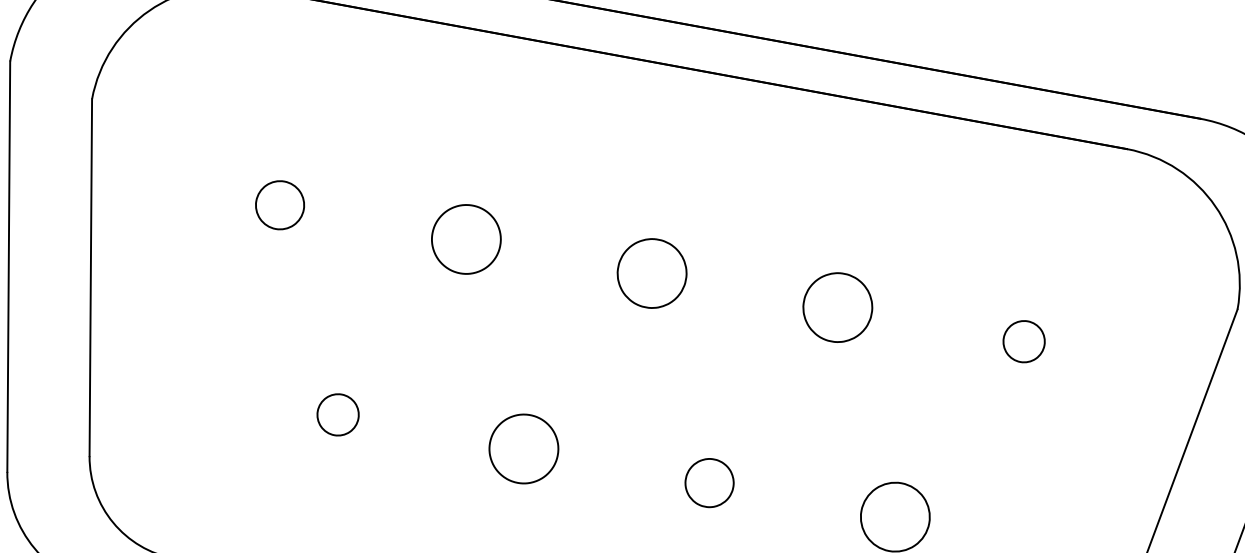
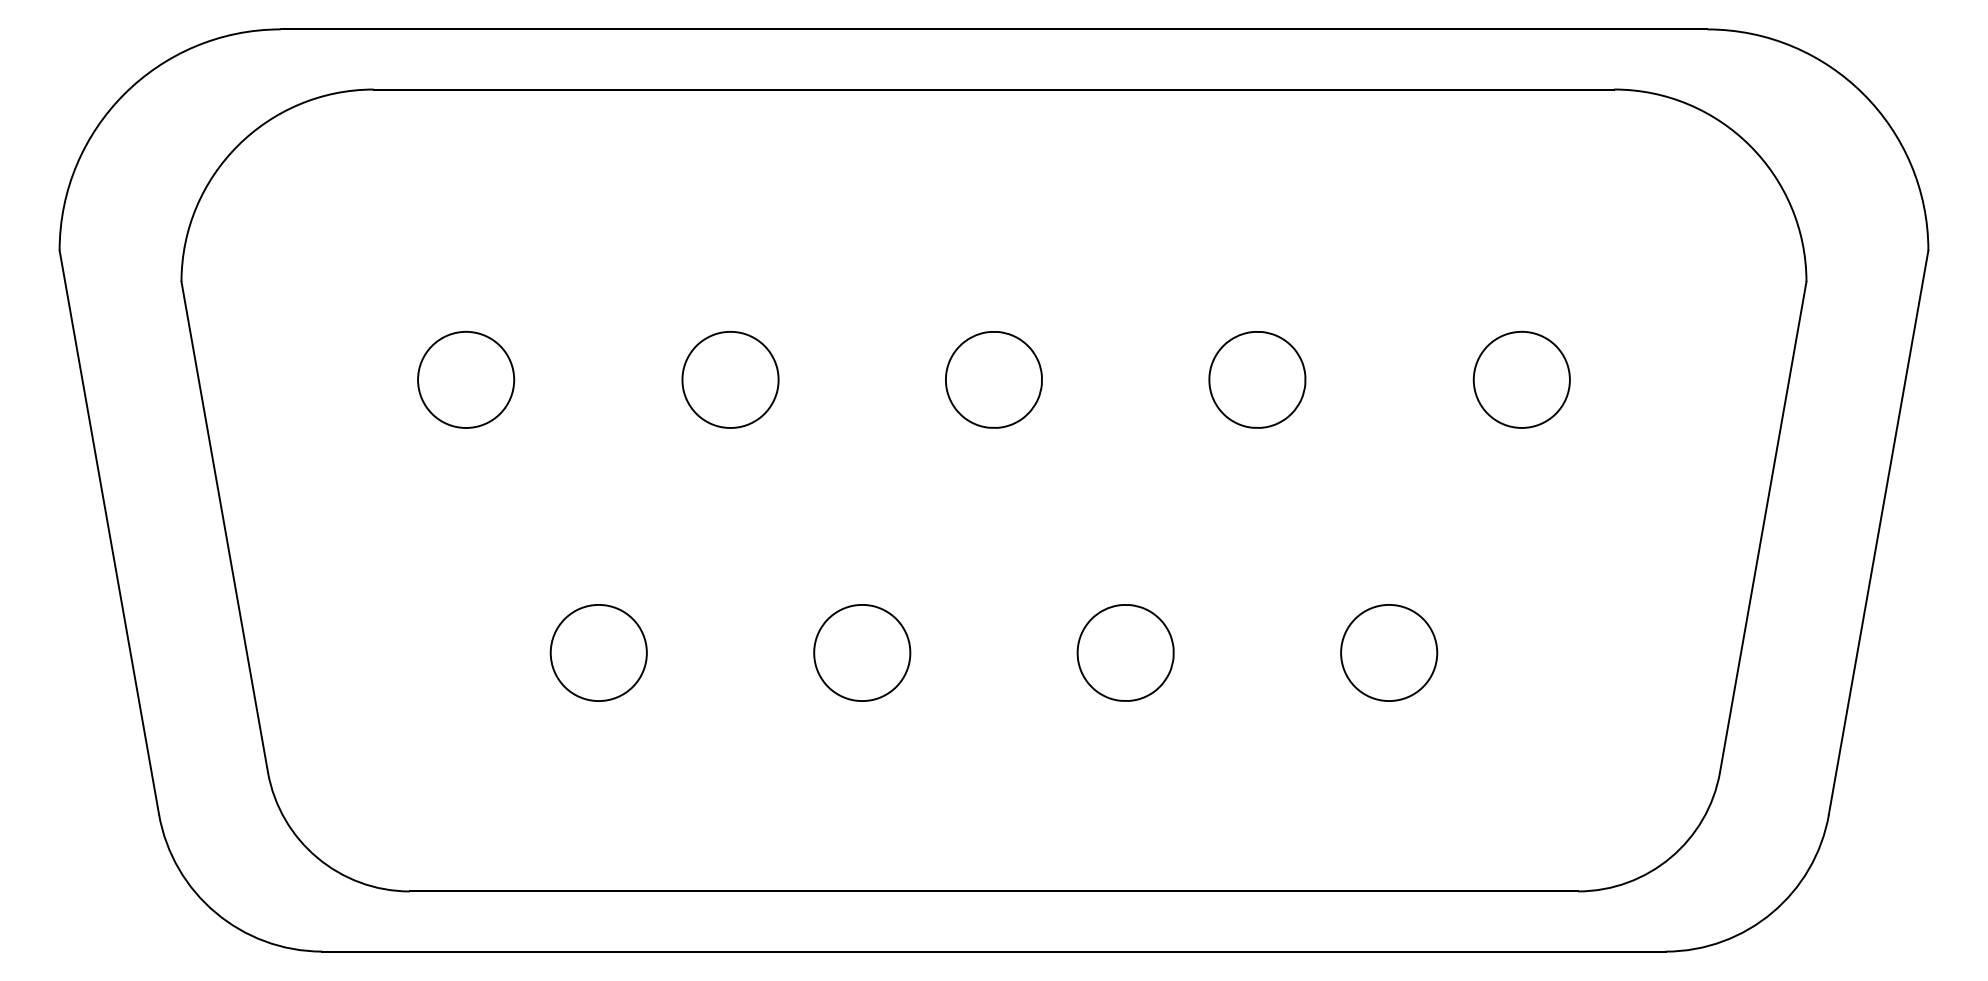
part: (280, 205) -> (466, 379), size x1.43
part: (1024, 341) -> (1521, 379), size x1.67
part: (338, 414) -> (598, 652), size x1.67
part: (709, 482) -> (1125, 652), size x1.43

